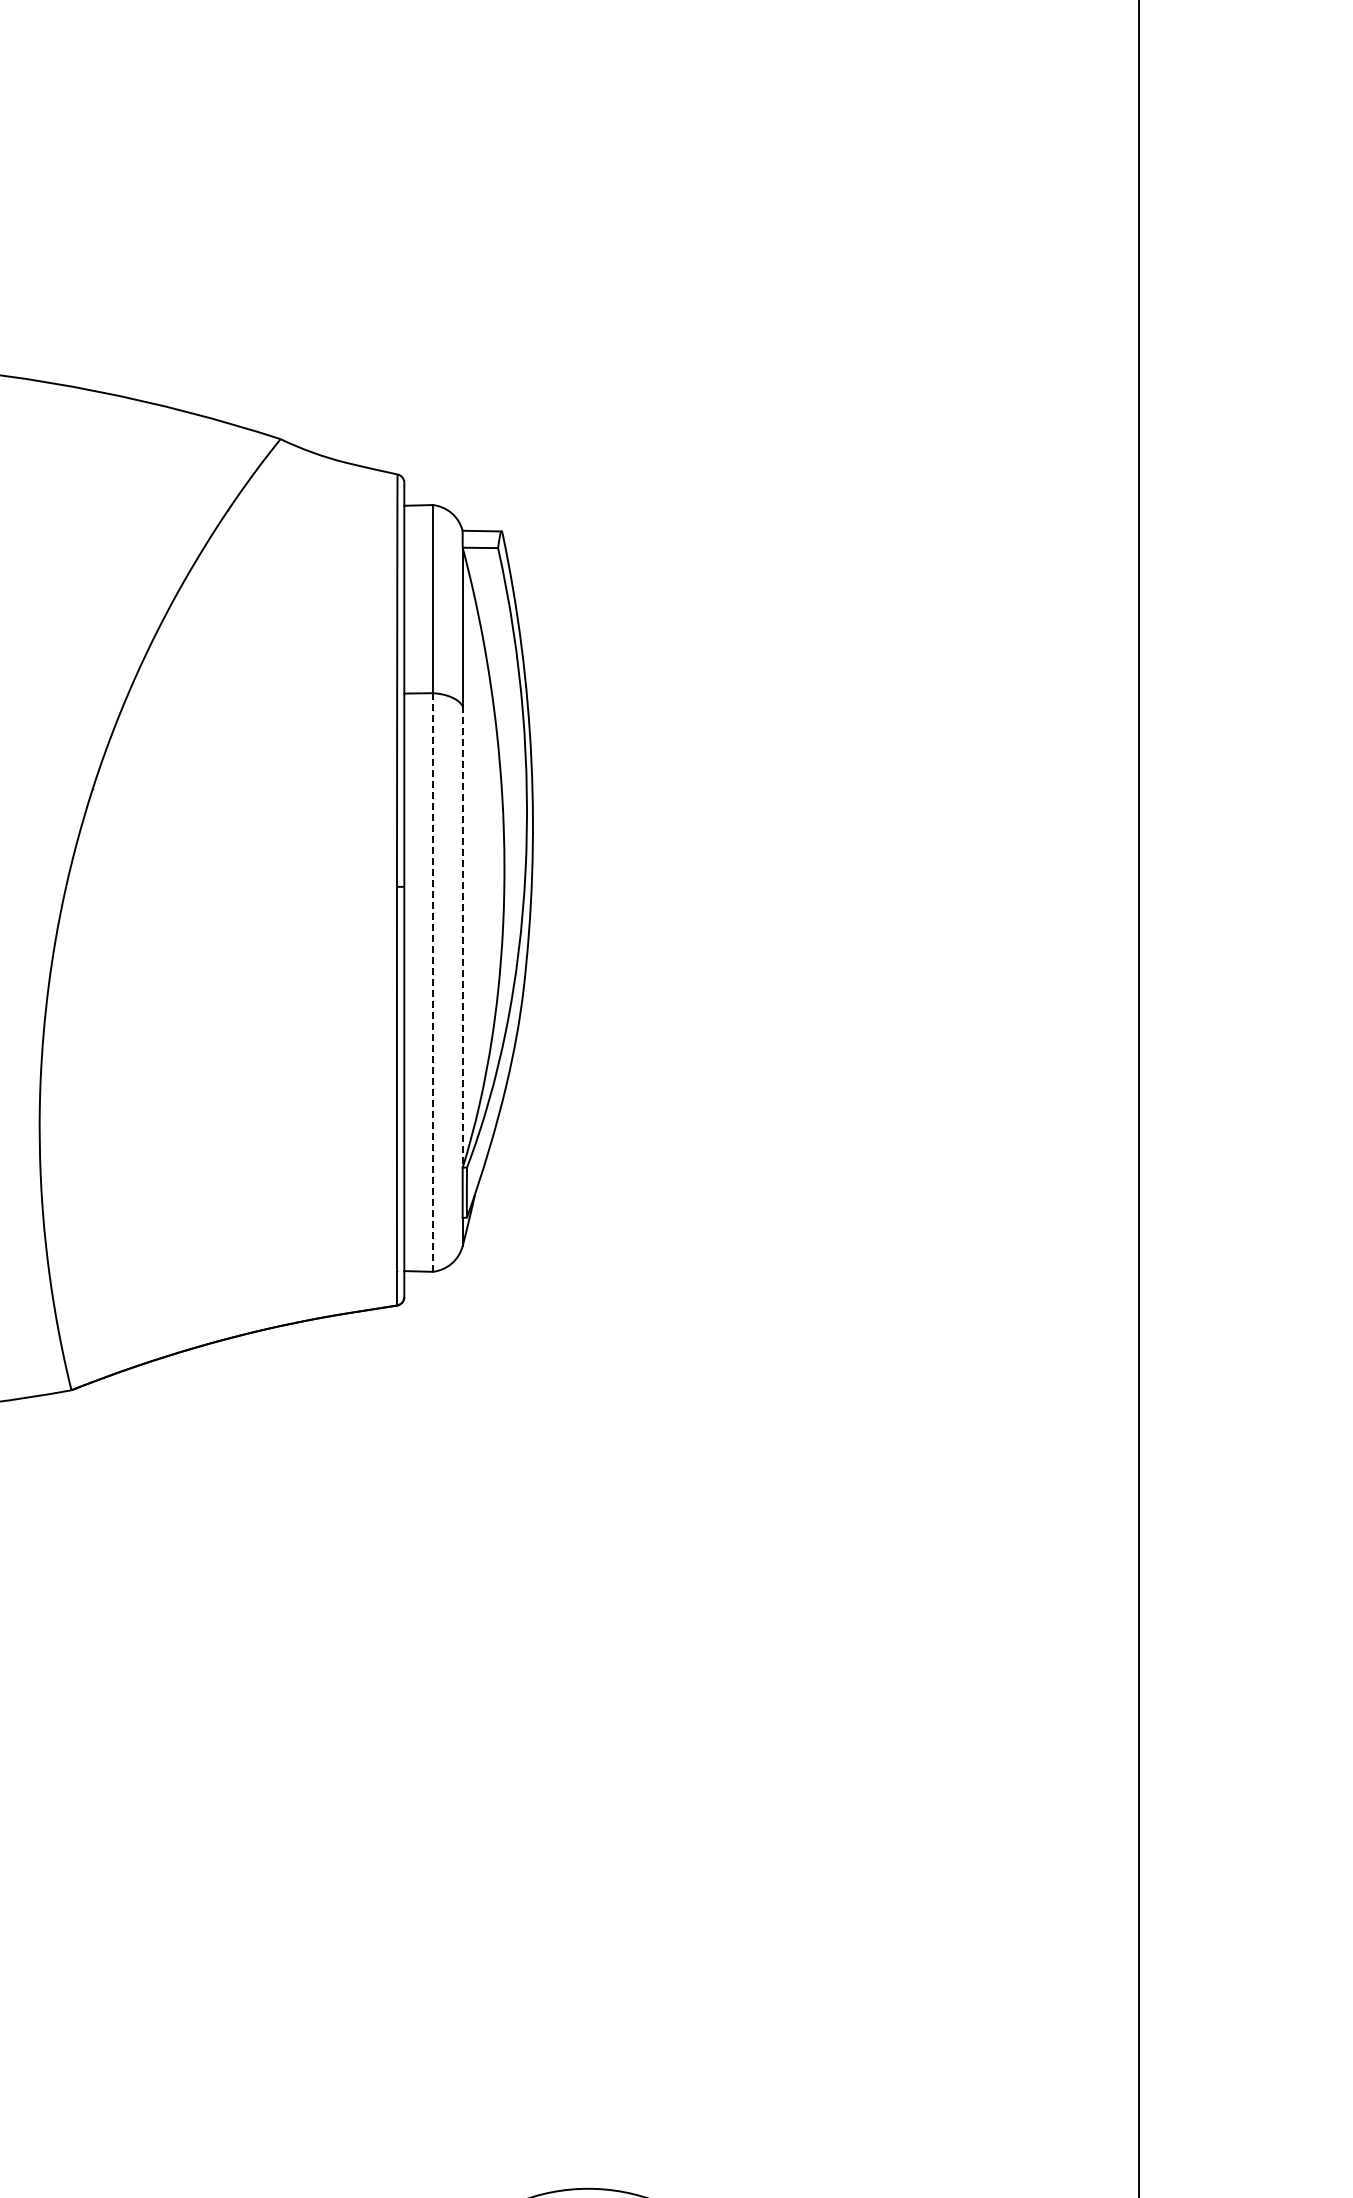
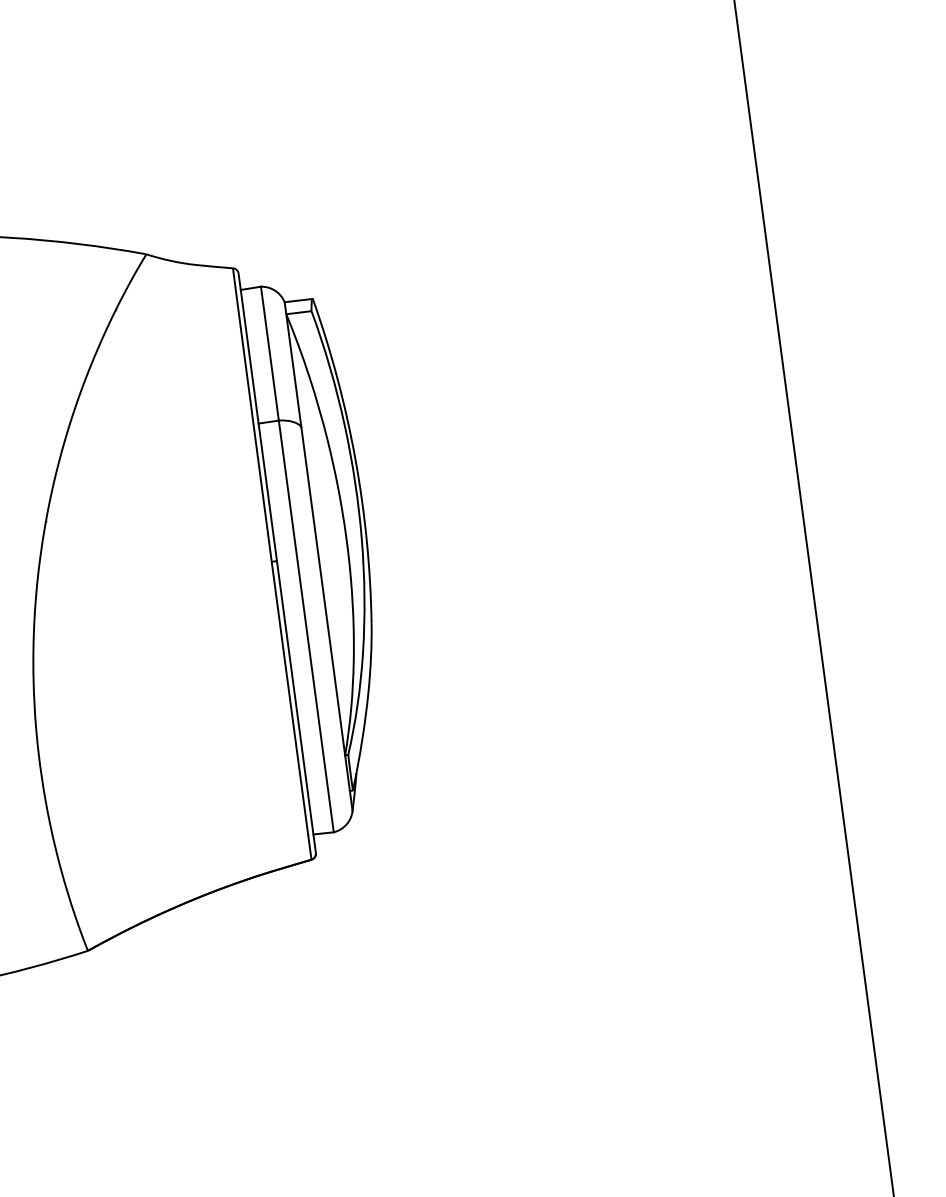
line: (462, 937) -> (323, 591), dashed -> solid
line: (432, 983) -> (306, 627), dashed -> solid

